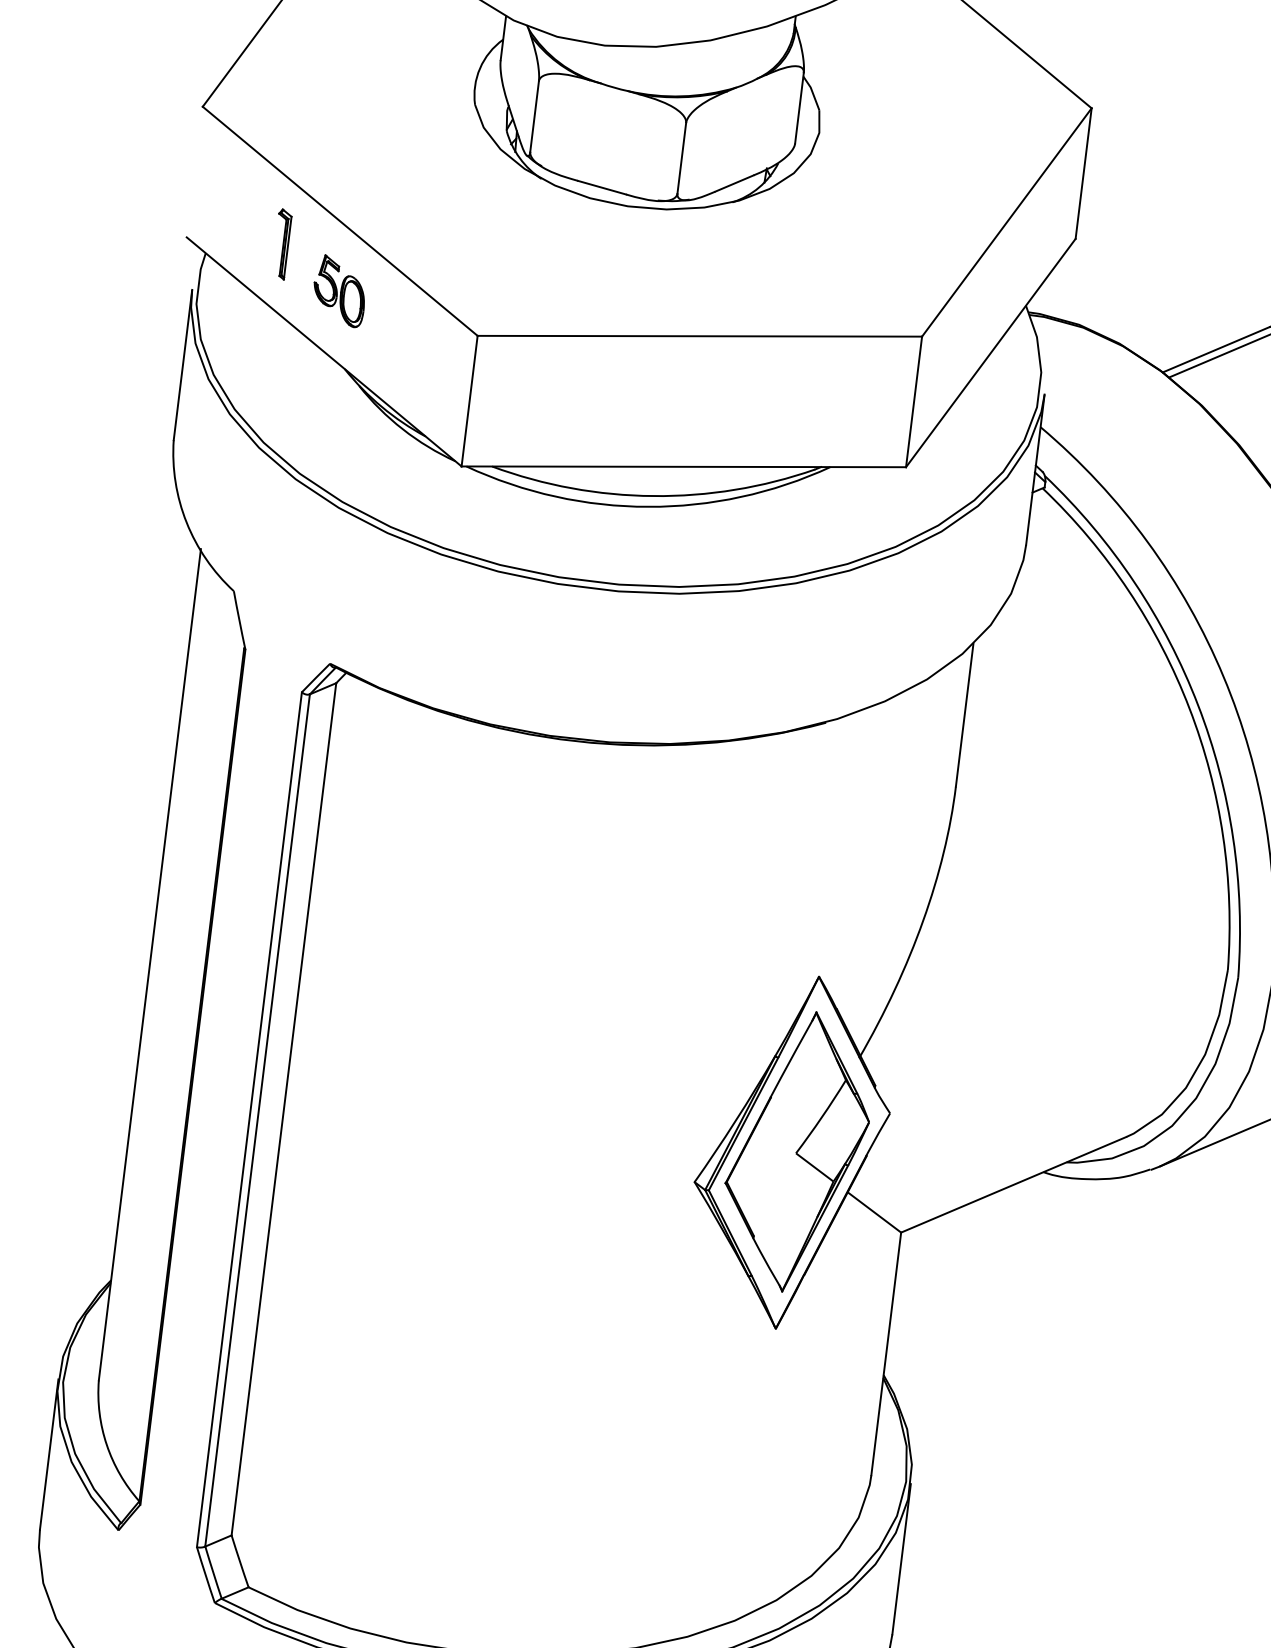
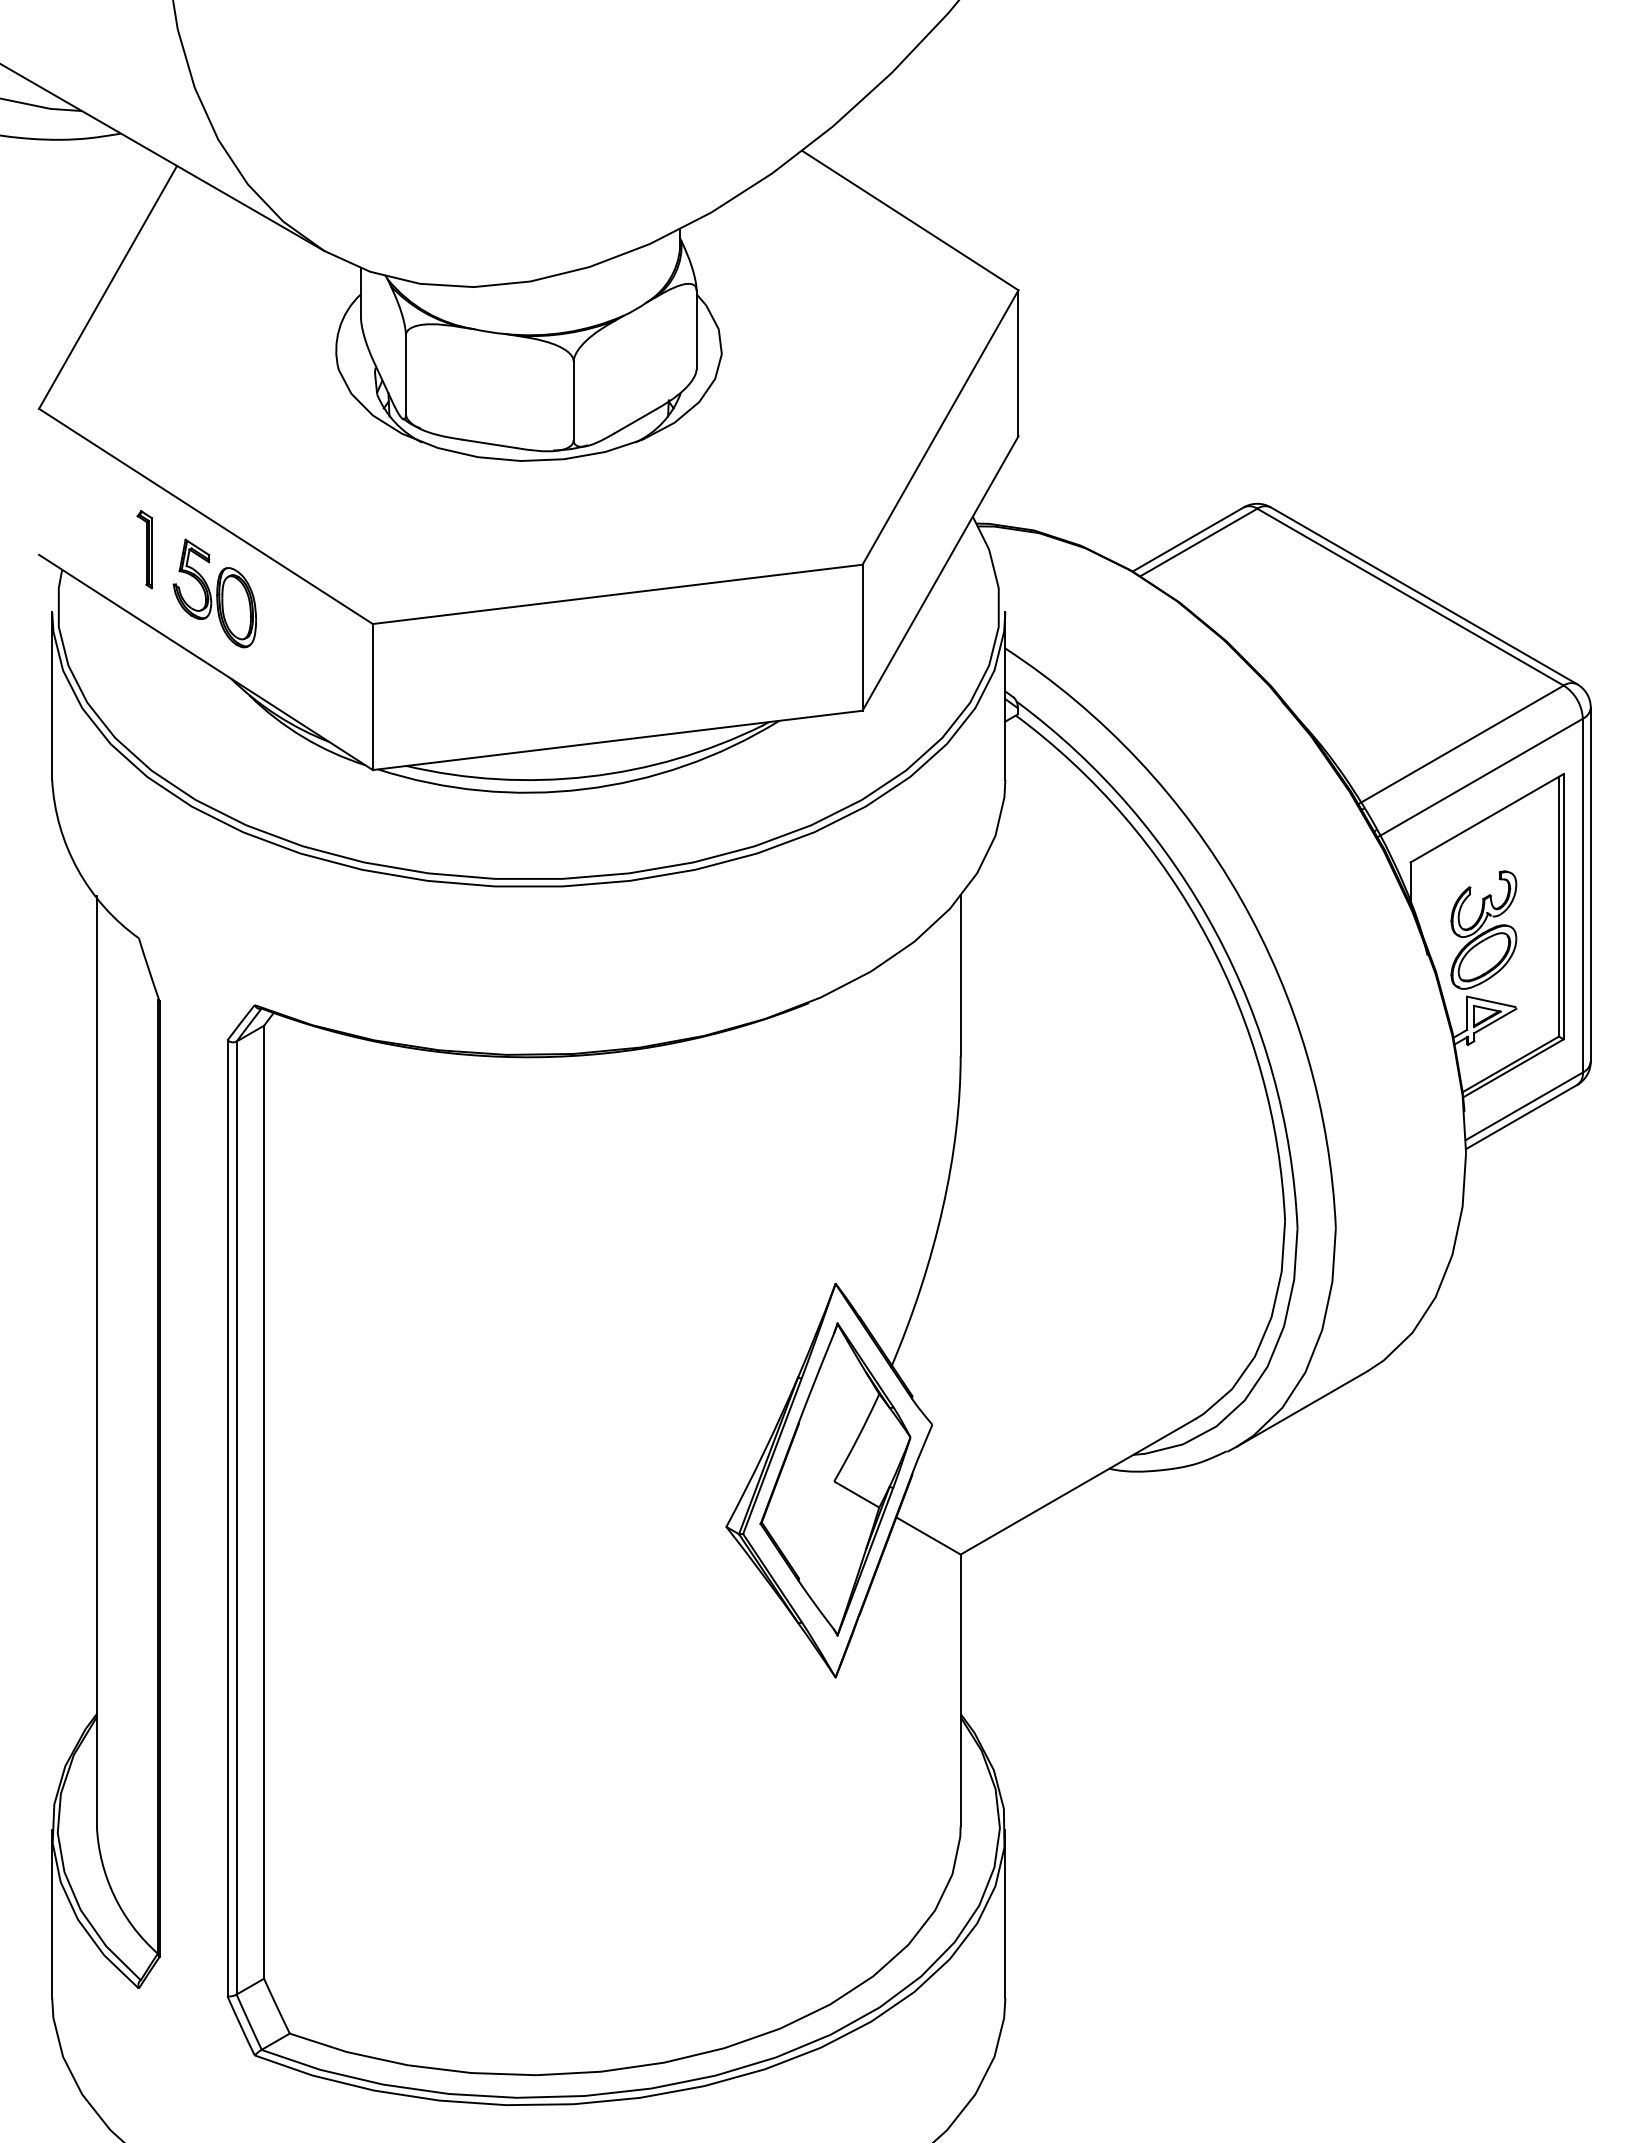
part: (339, 291) -> (214, 593), size x1.43

